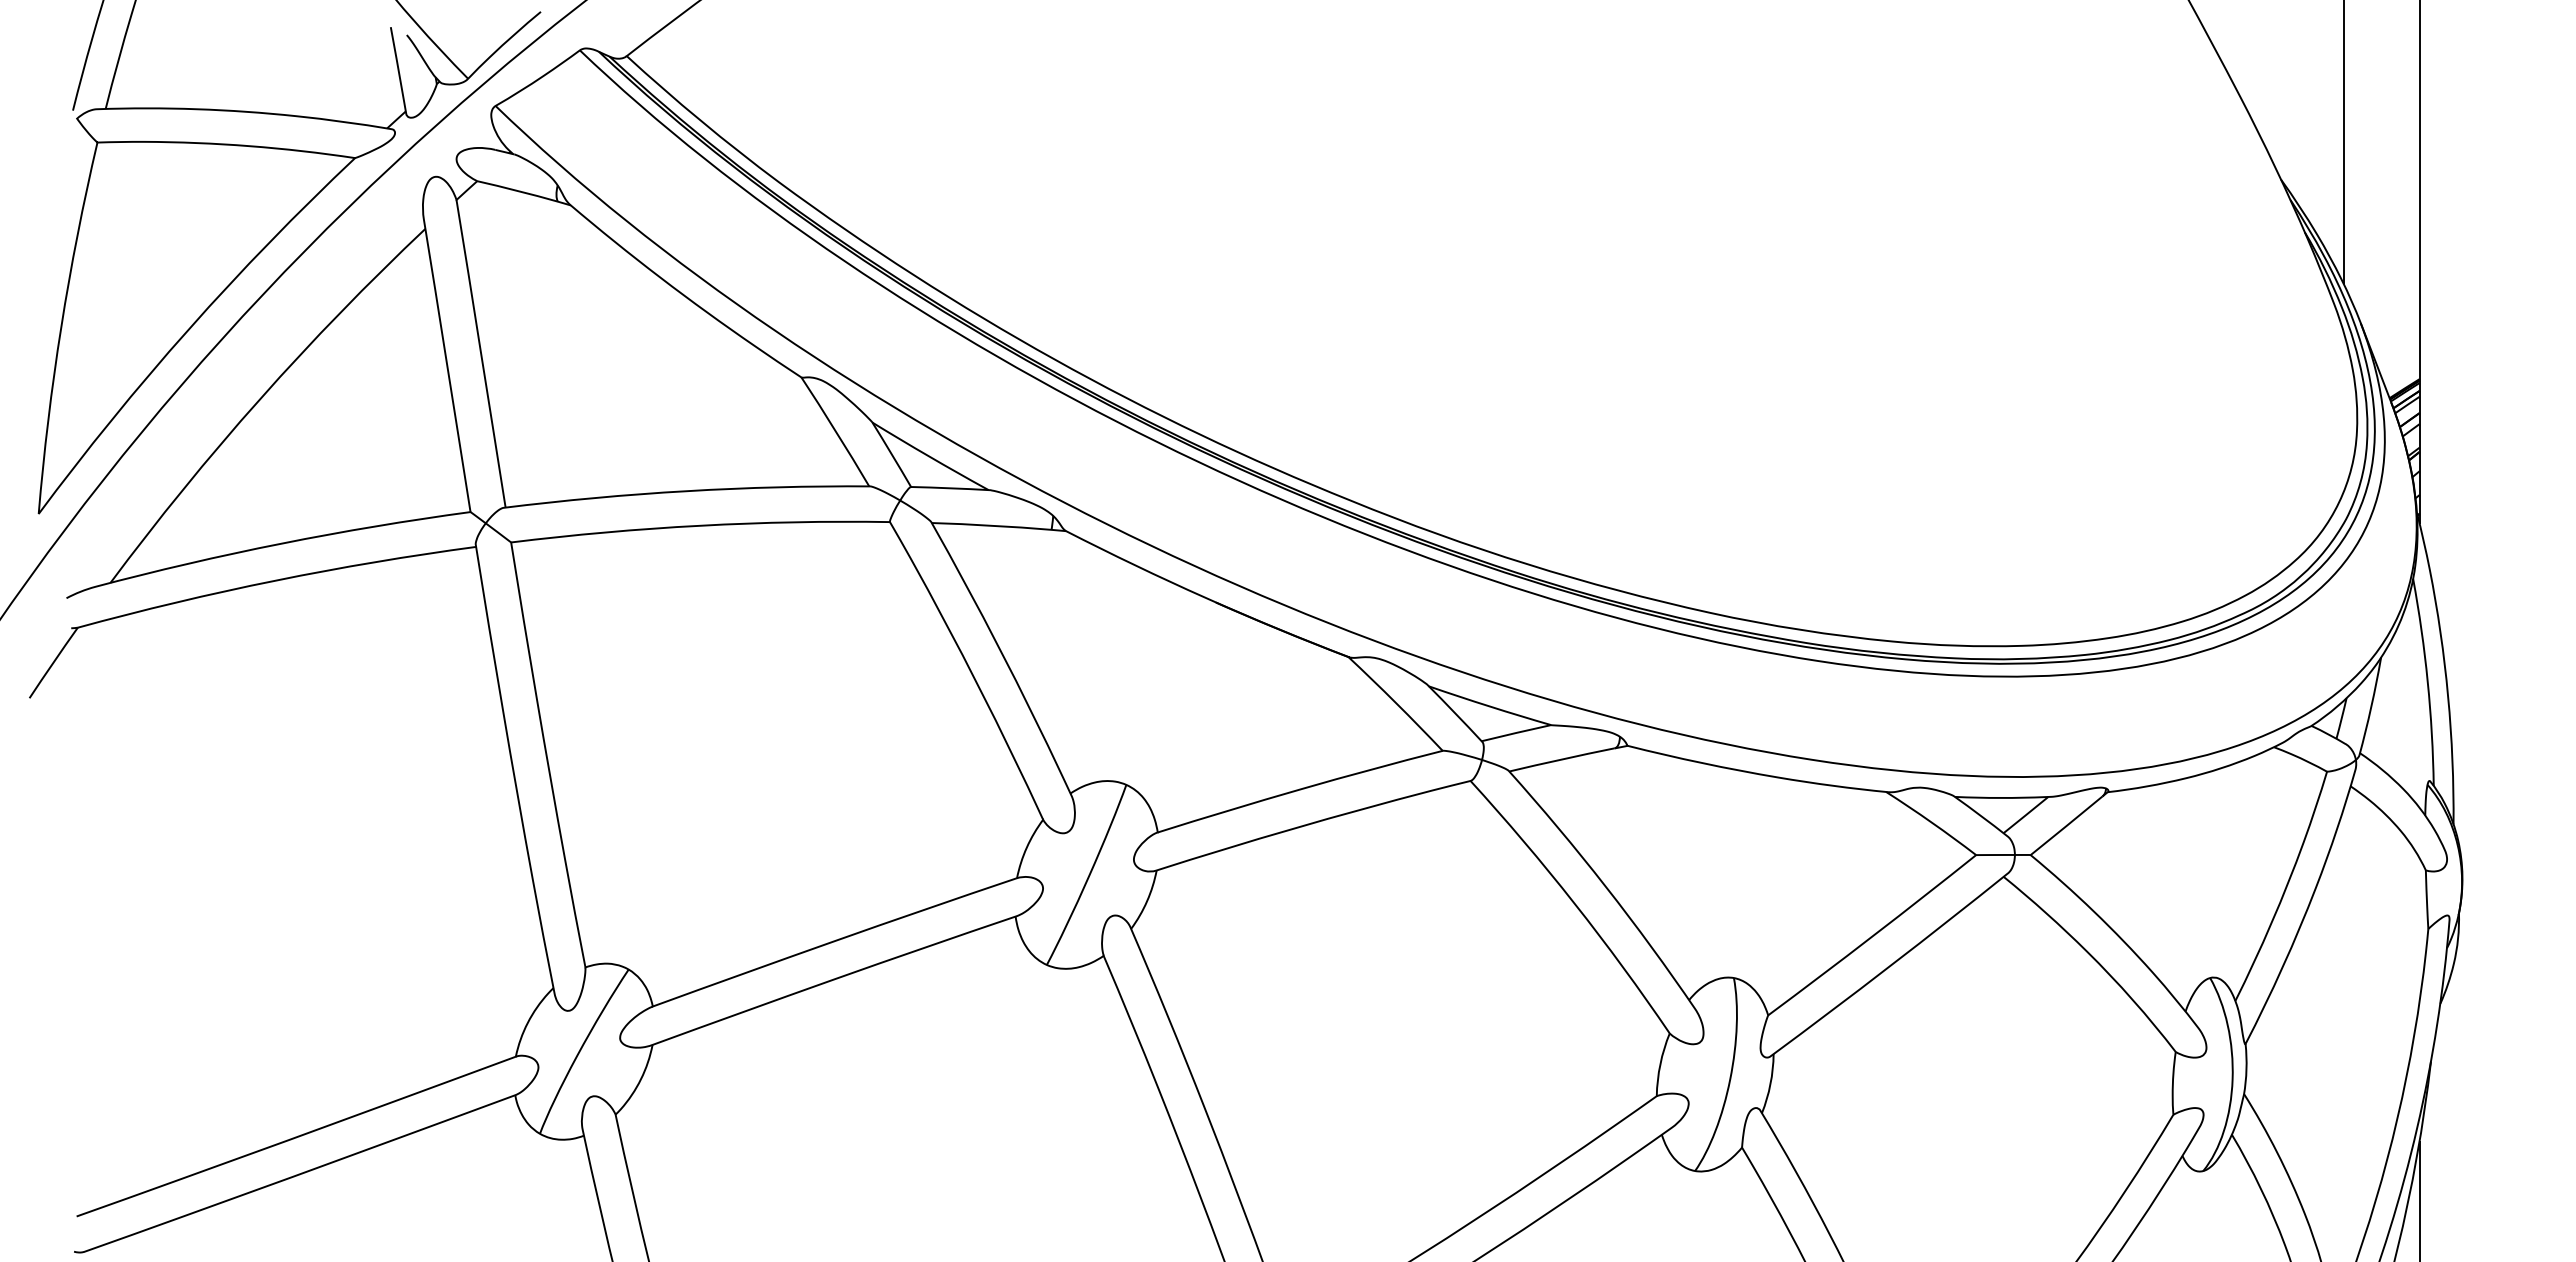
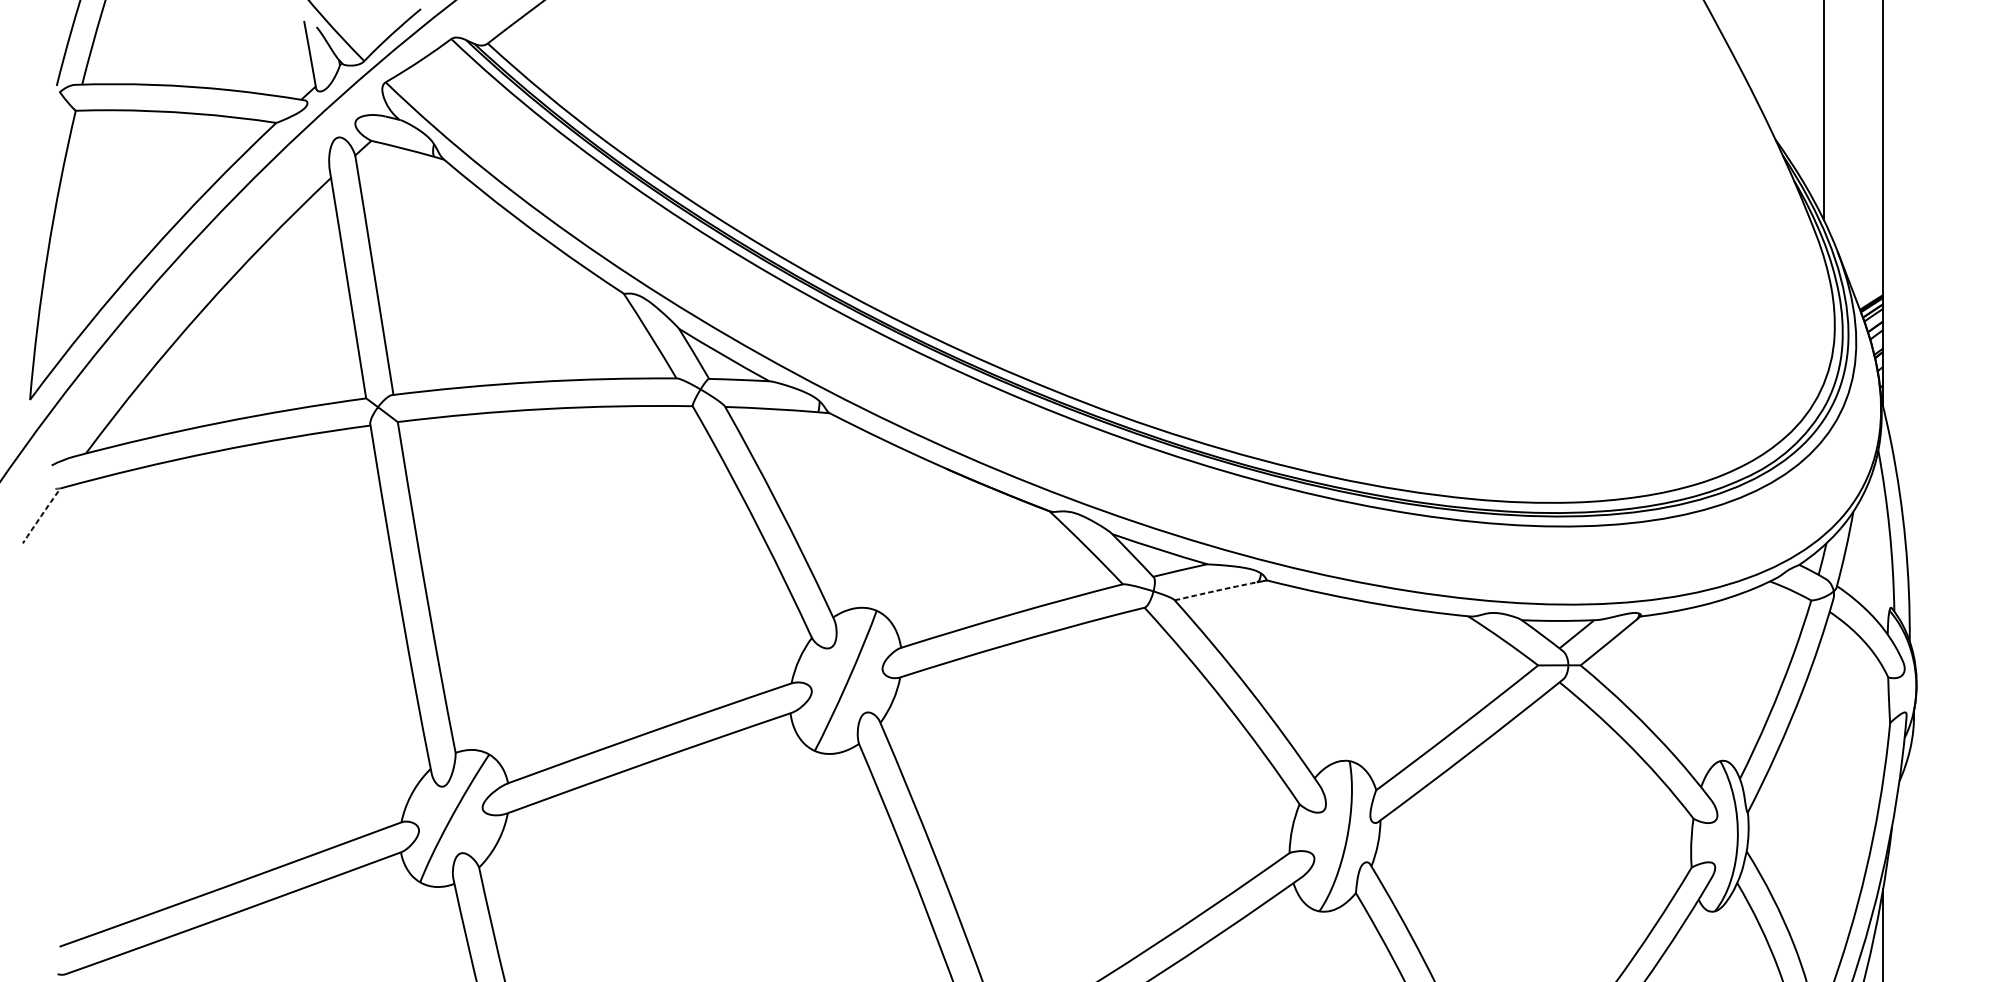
line: (56, 658) -> (43, 512), solid -> dashed
line: (1561, 759) -> (1215, 591), solid -> dashed

